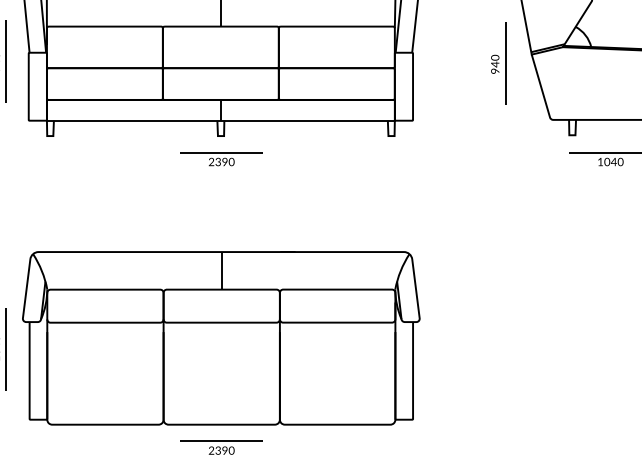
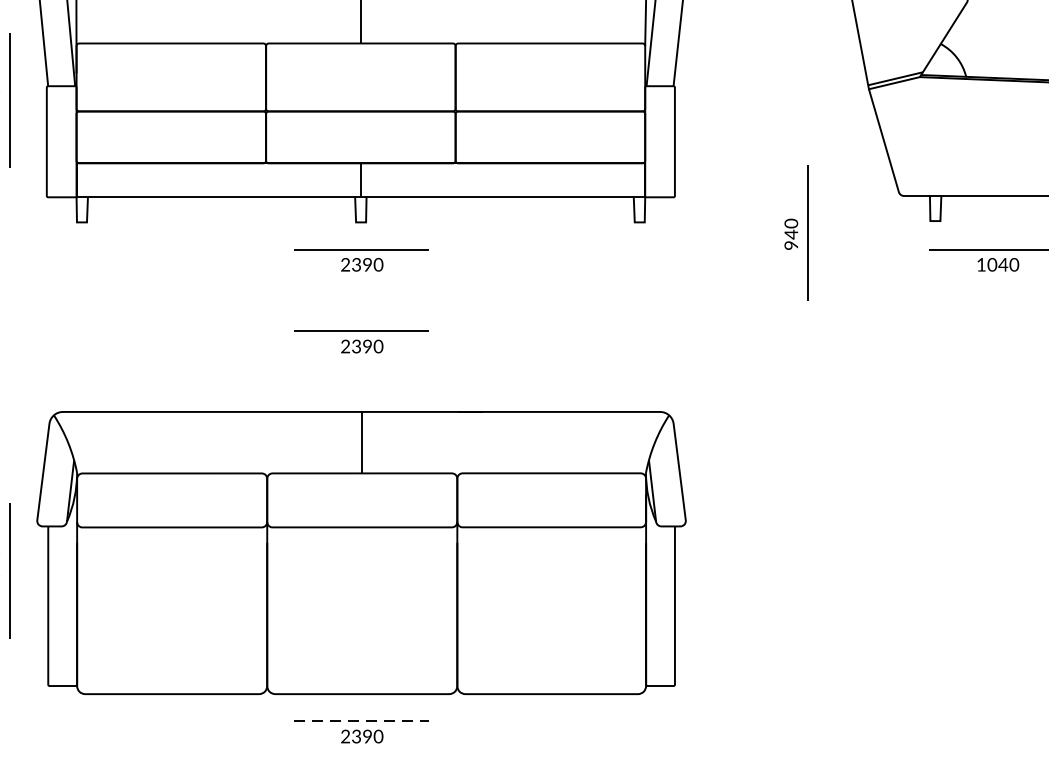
part: (498, 63) -> (796, 232), moved
part: (221, 209) -> (361, 342), added
line: (221, 441) -> (361, 721), solid -> dashed

